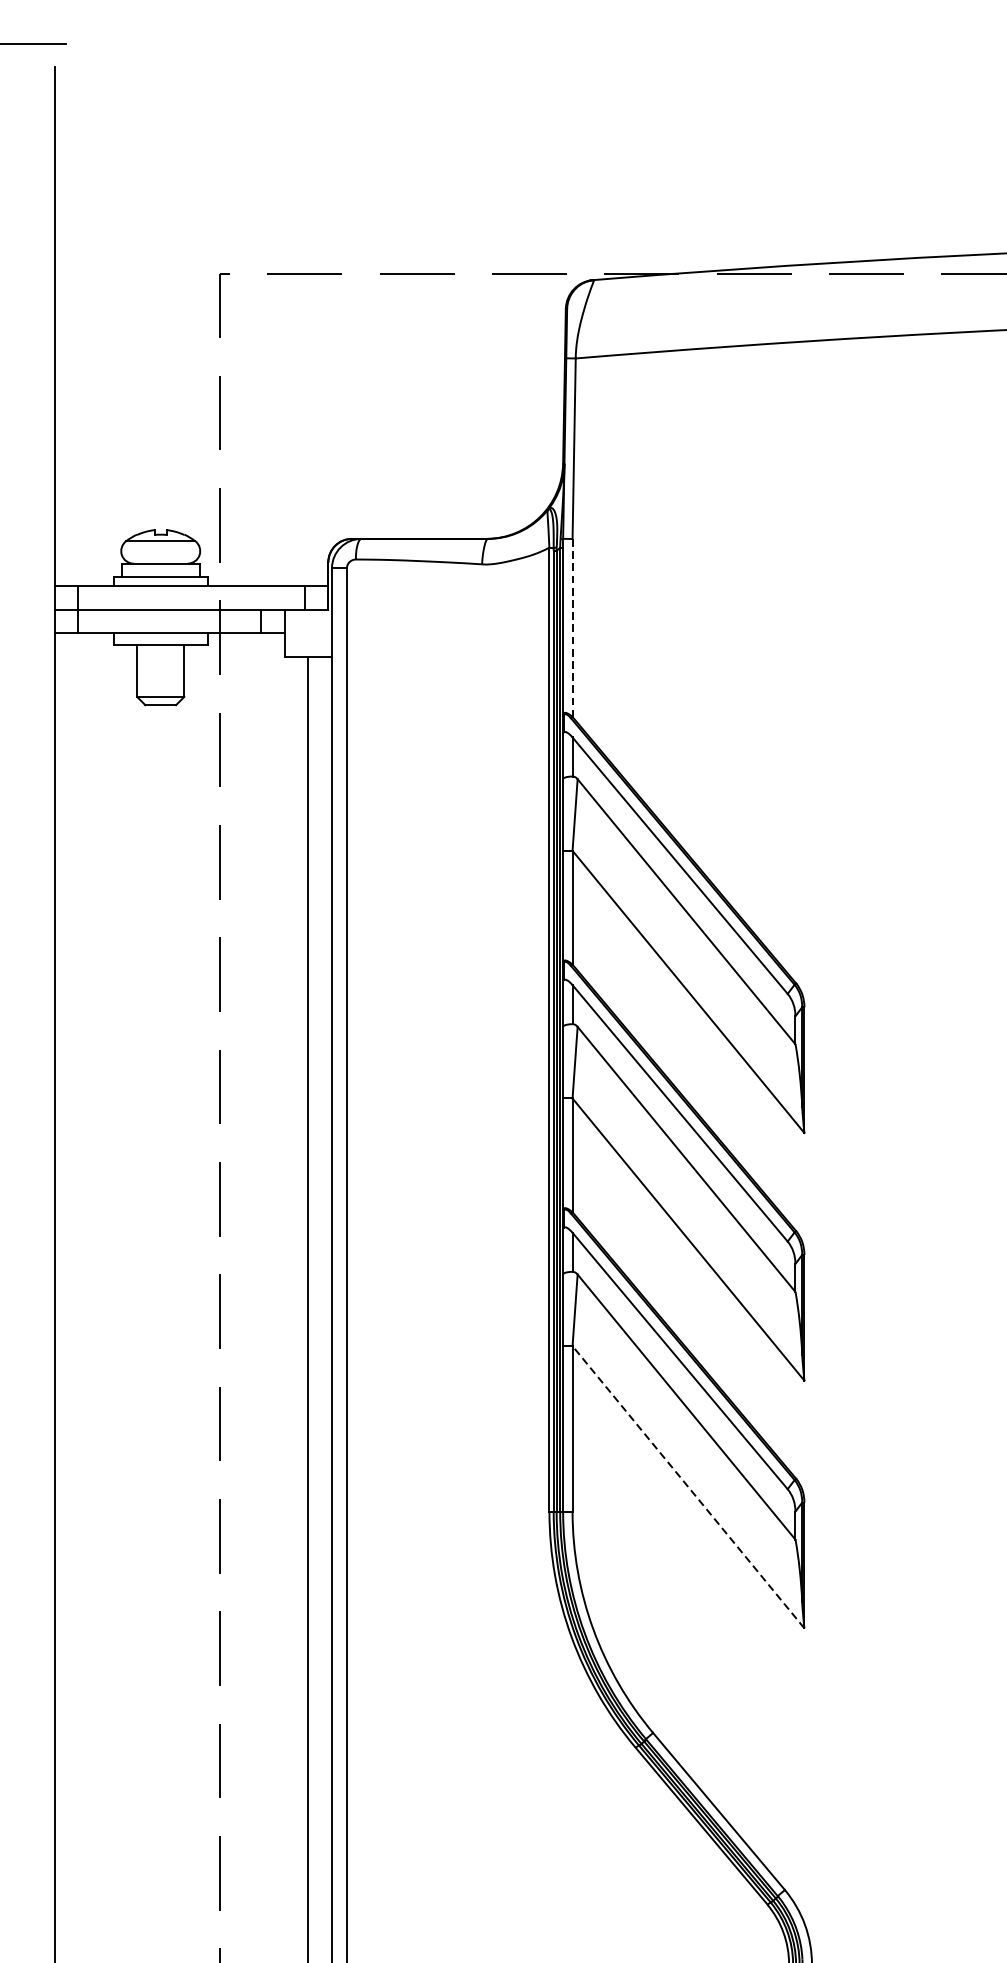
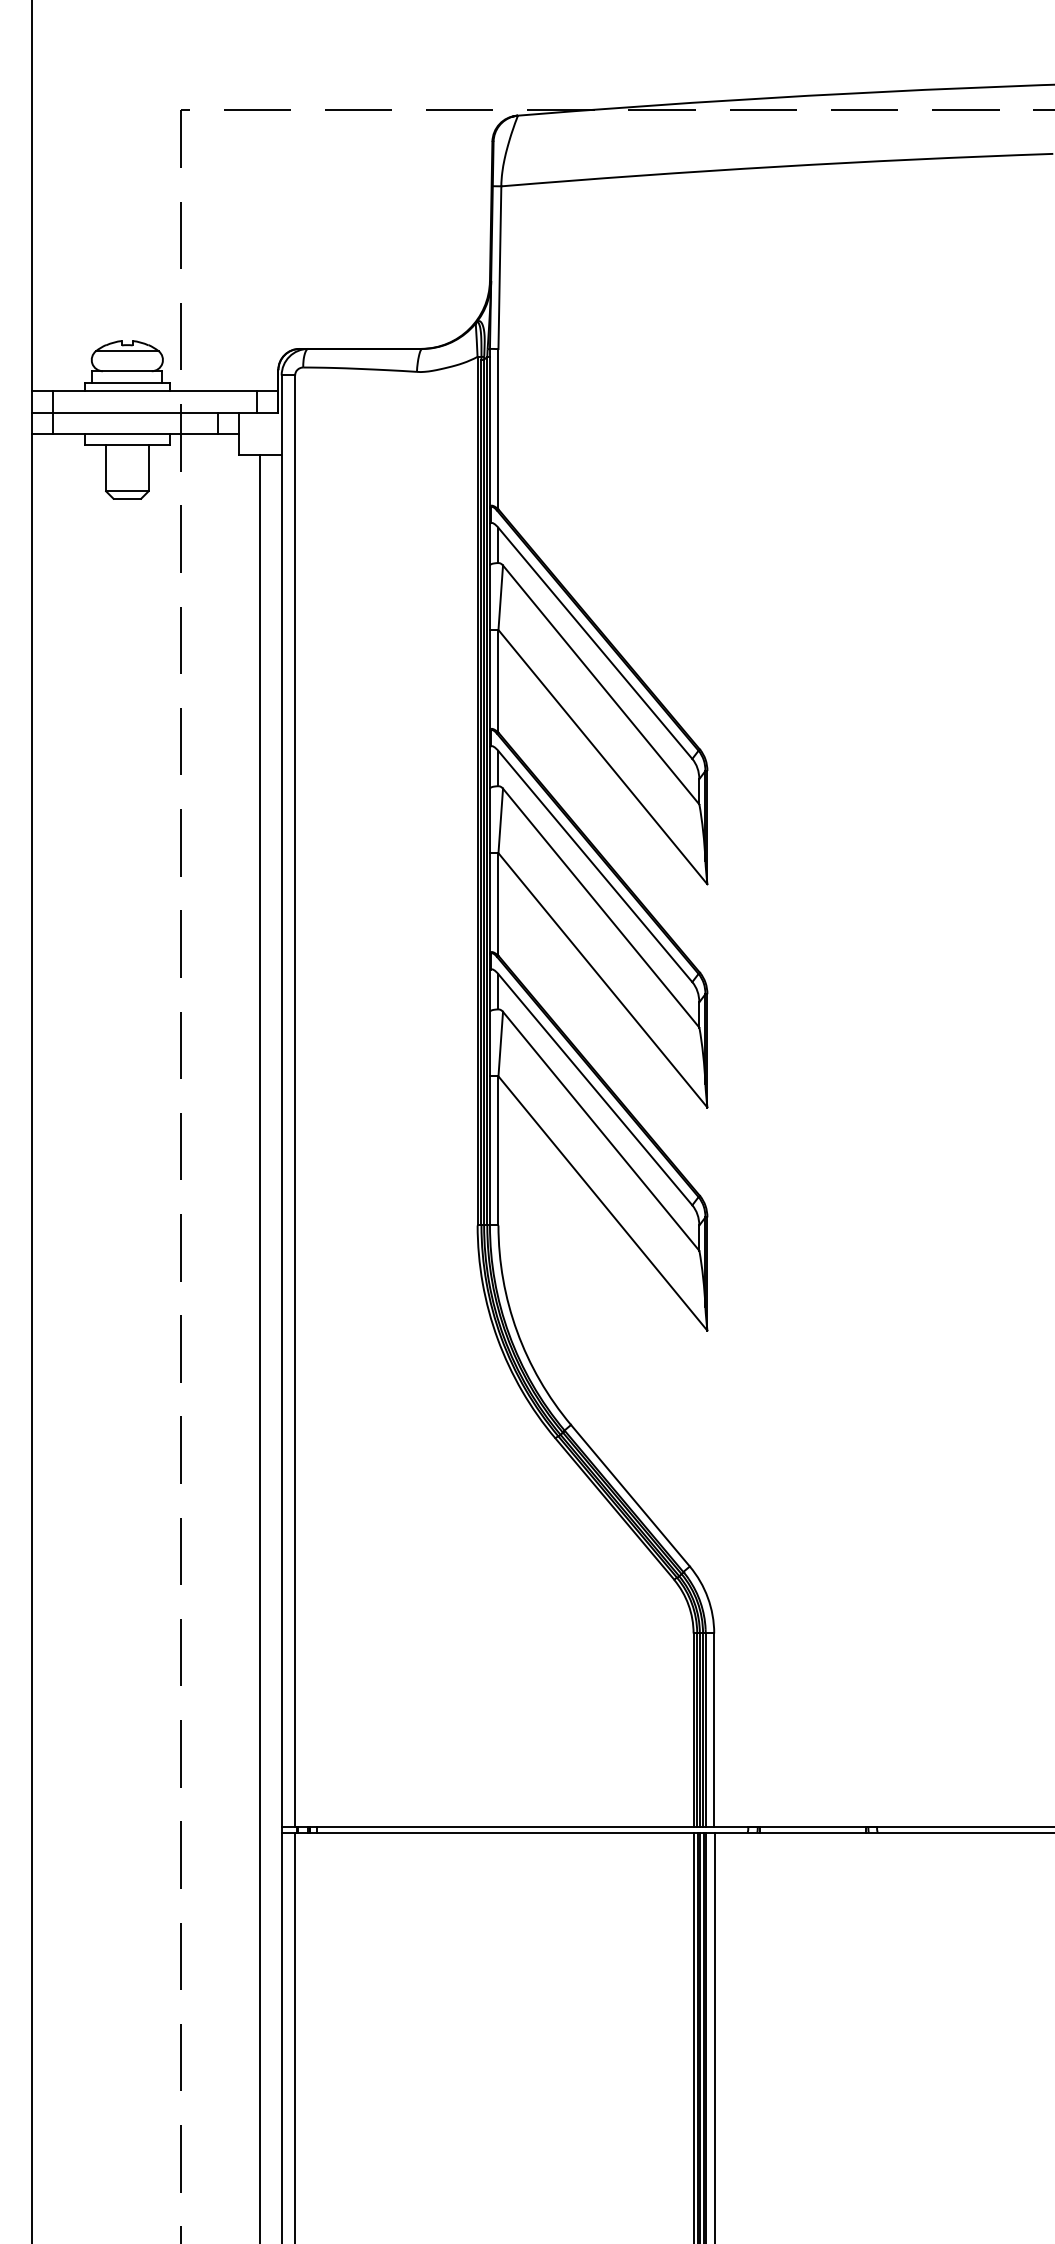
line: (572, 628) -> (498, 429), dashed -> solid
line: (688, 1487) -> (602, 1203), dashed -> solid

